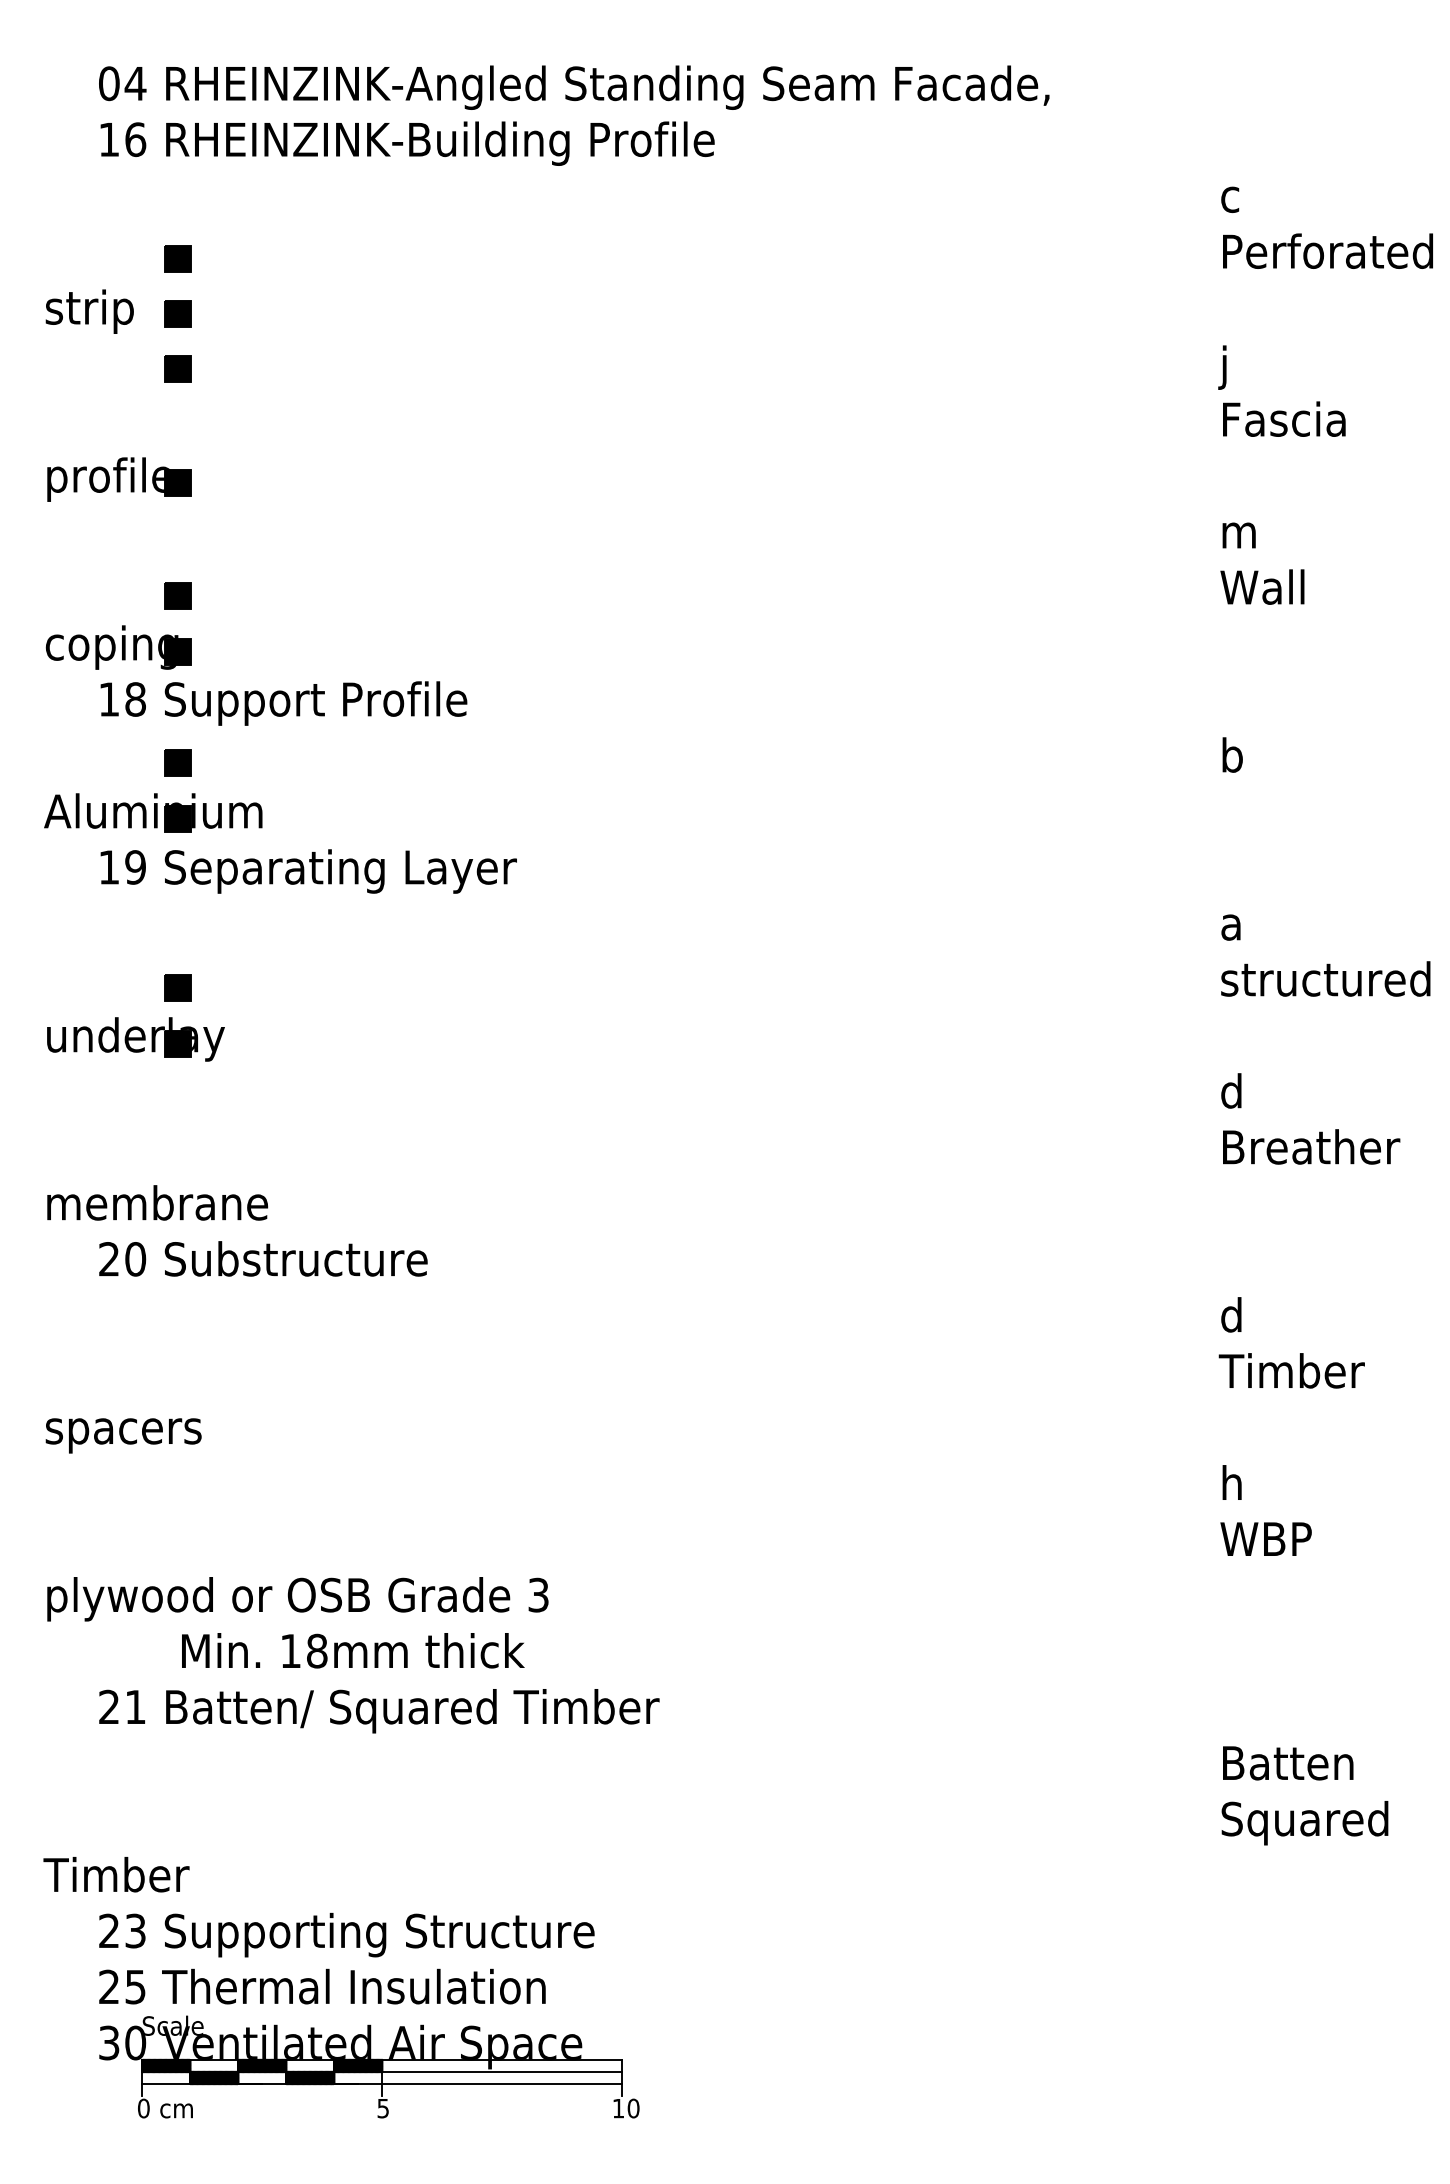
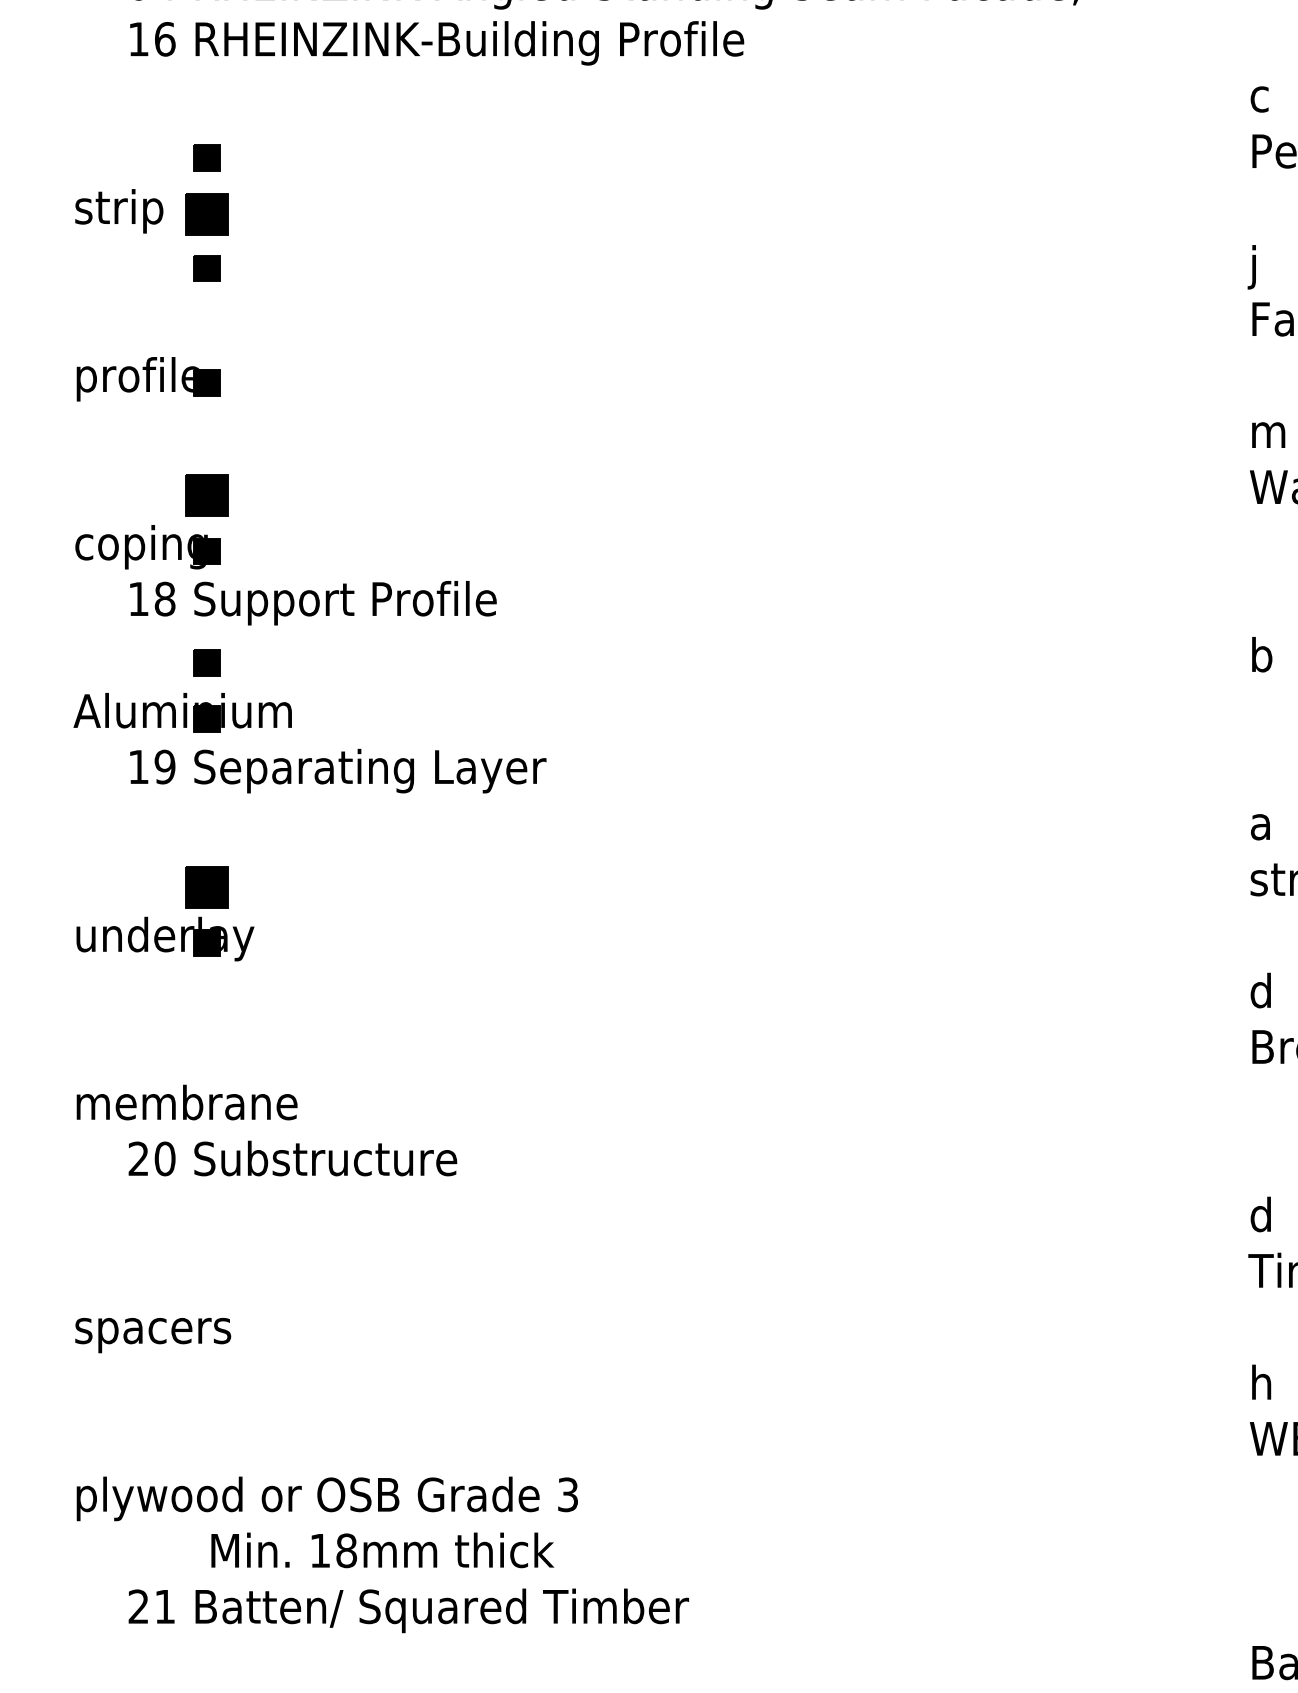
part: (177, 313) -> (206, 213), size x1.6
part: (177, 595) -> (206, 495), size x1.6
part: (177, 987) -> (206, 887), size x1.6

